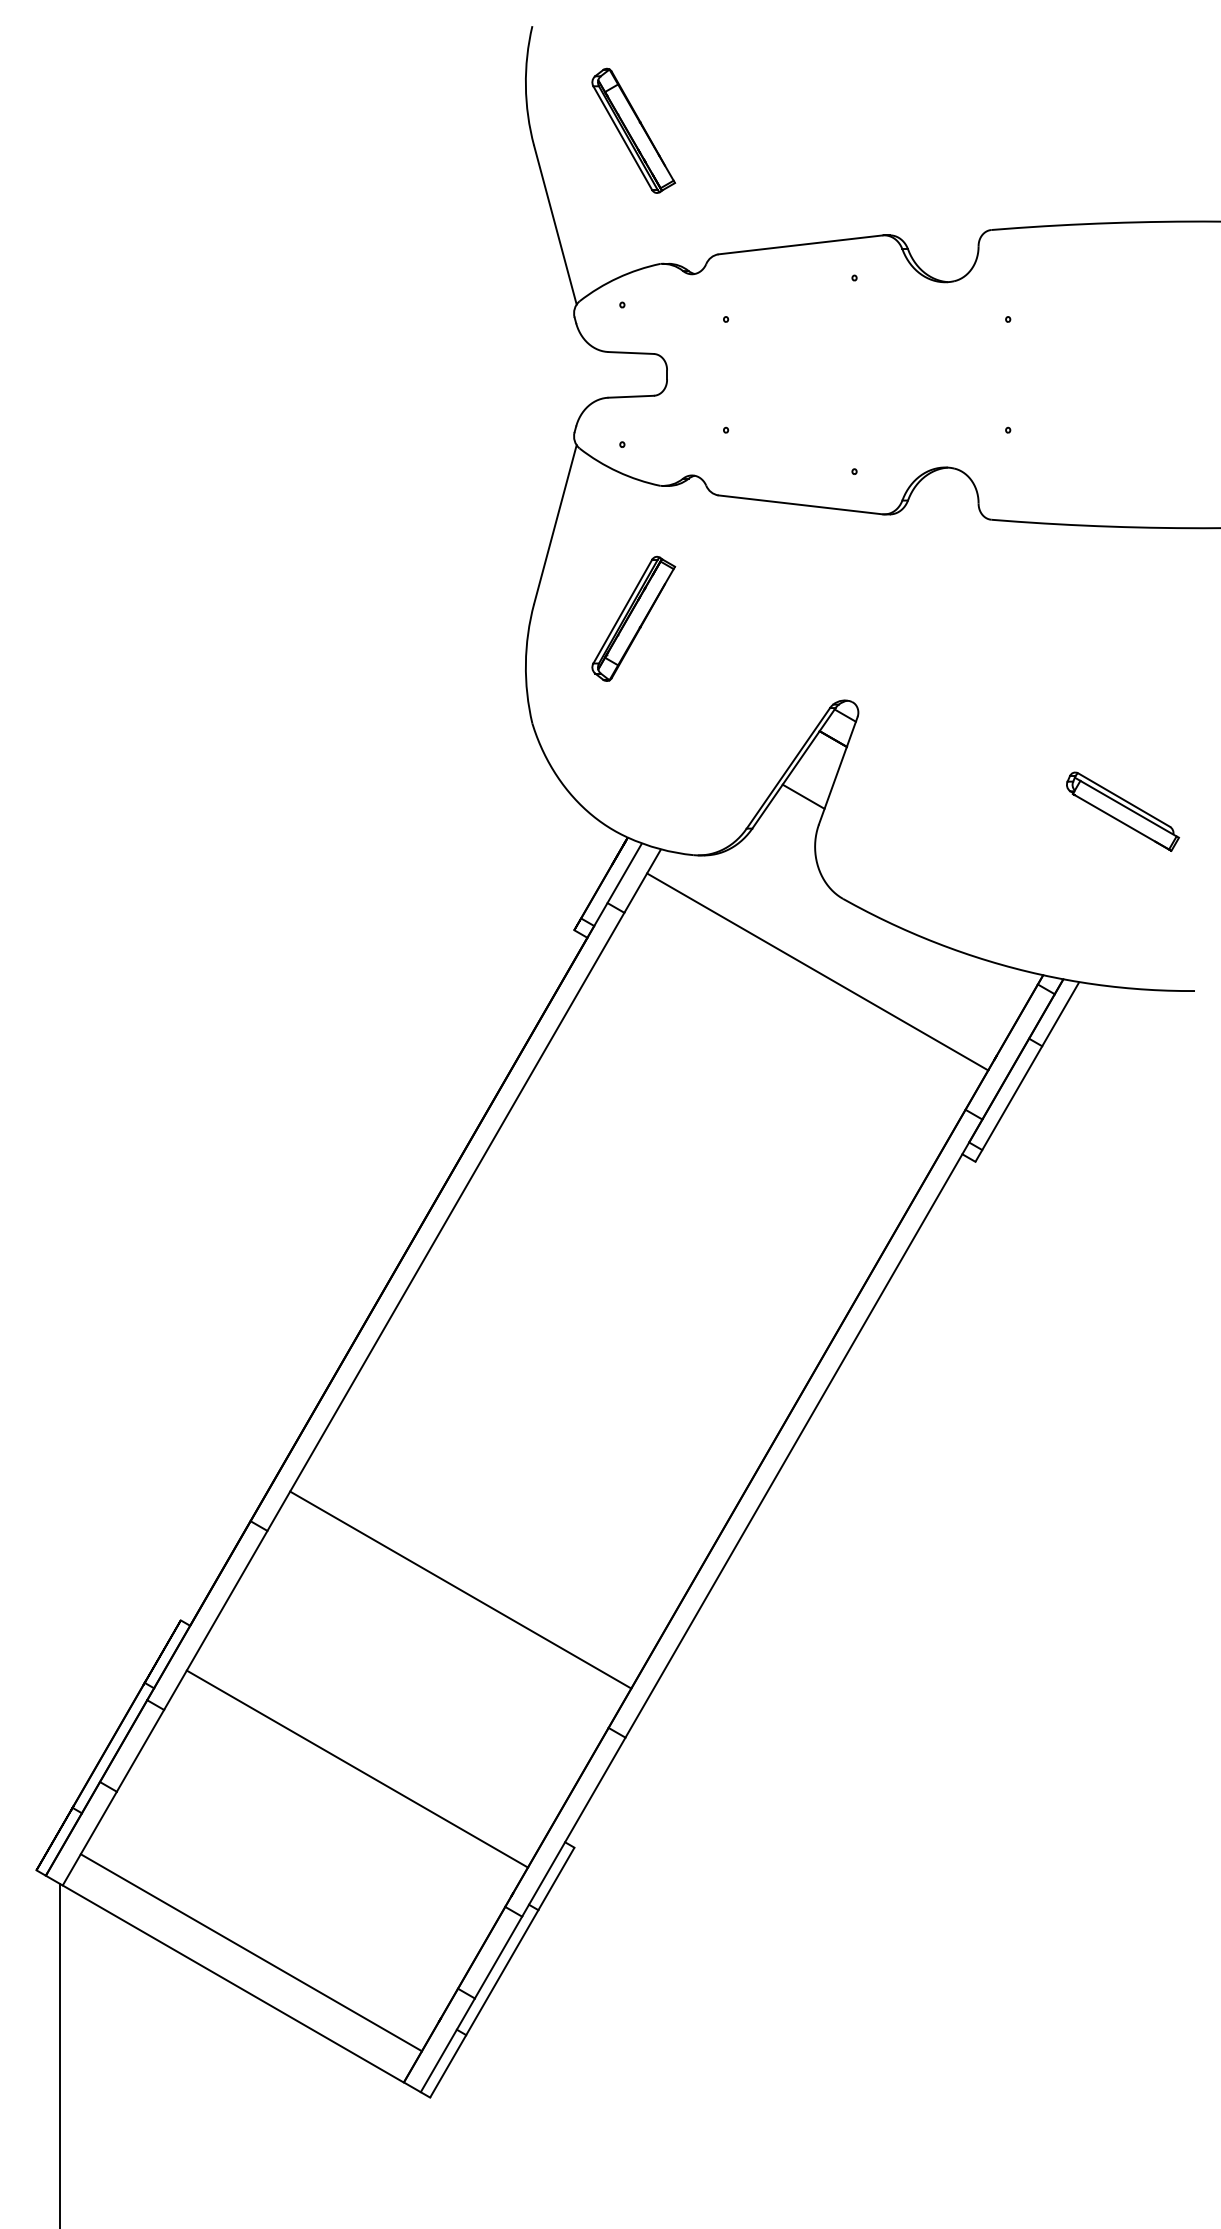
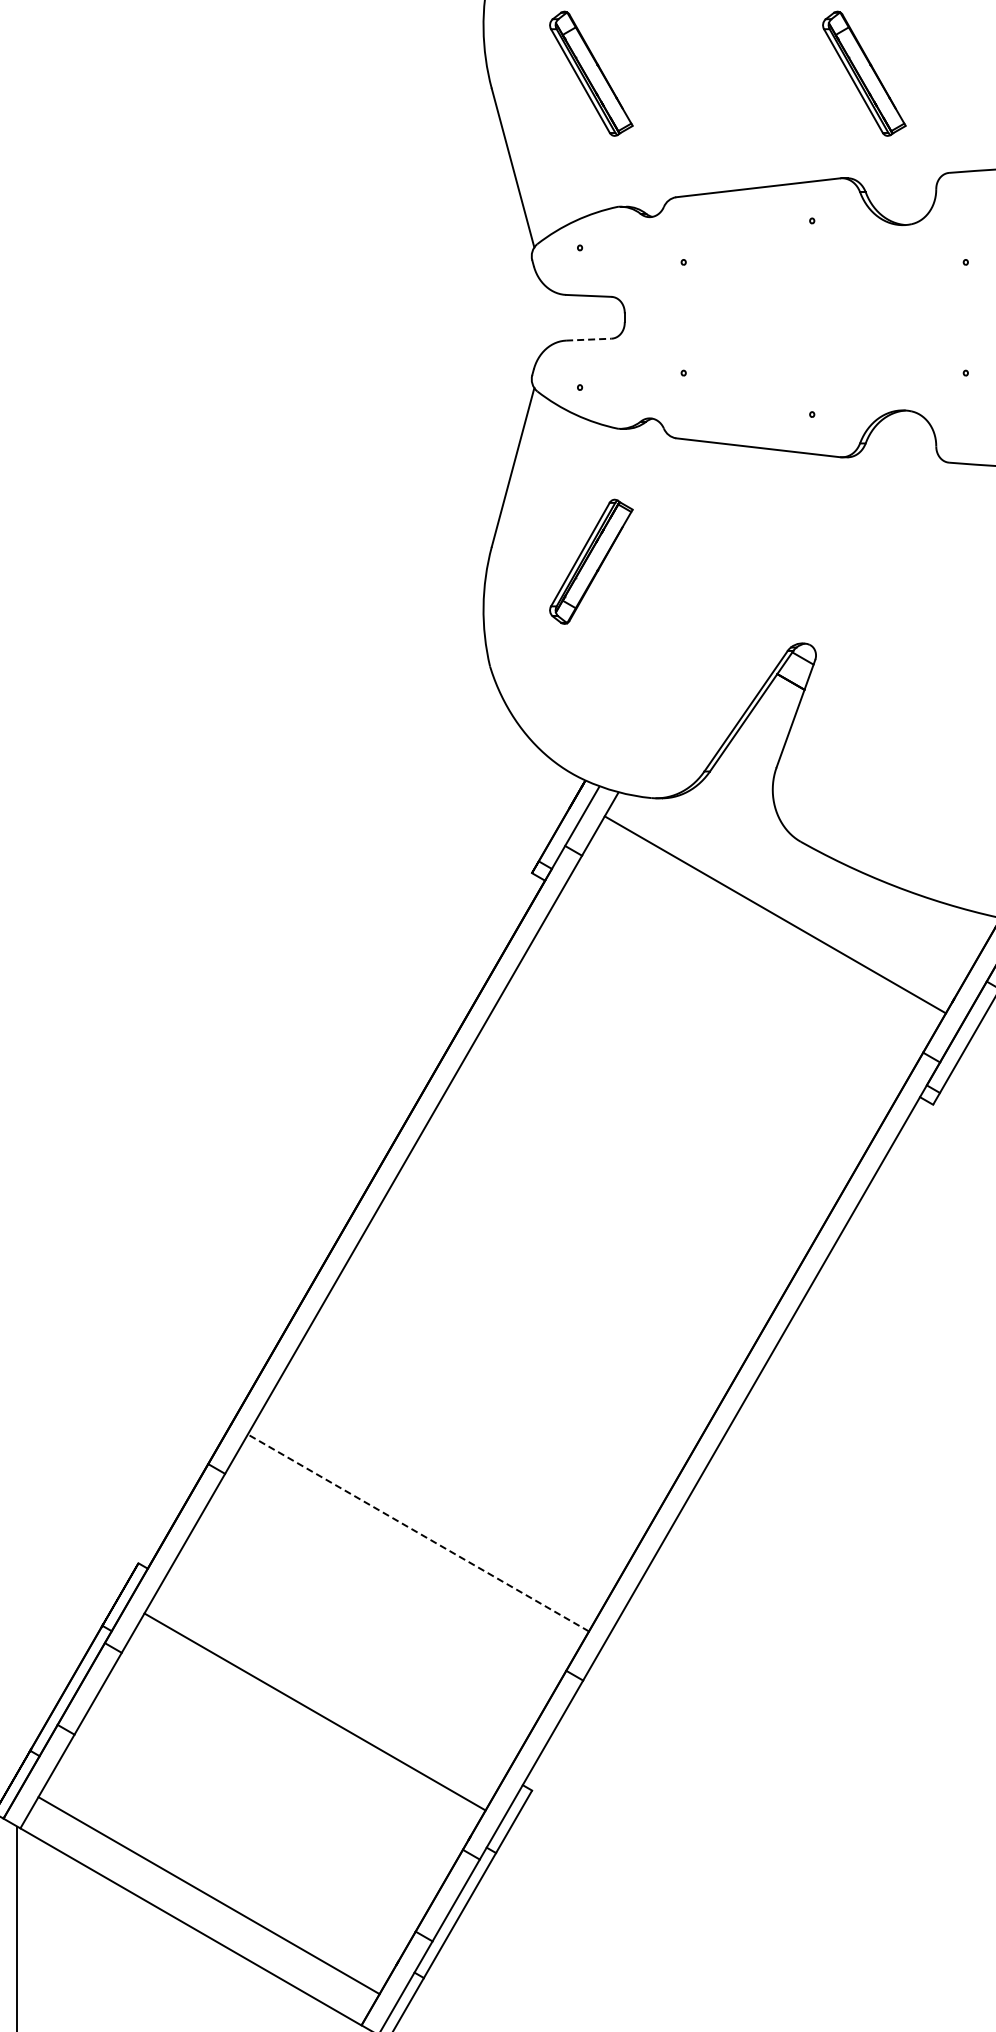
part: (906, 130) -> (864, 73), added
line: (631, 396) -> (589, 339), solid -> dashed
line: (803, 796) -> (761, 739), removed
line: (460, 1590) -> (418, 1533), solid -> dashed

